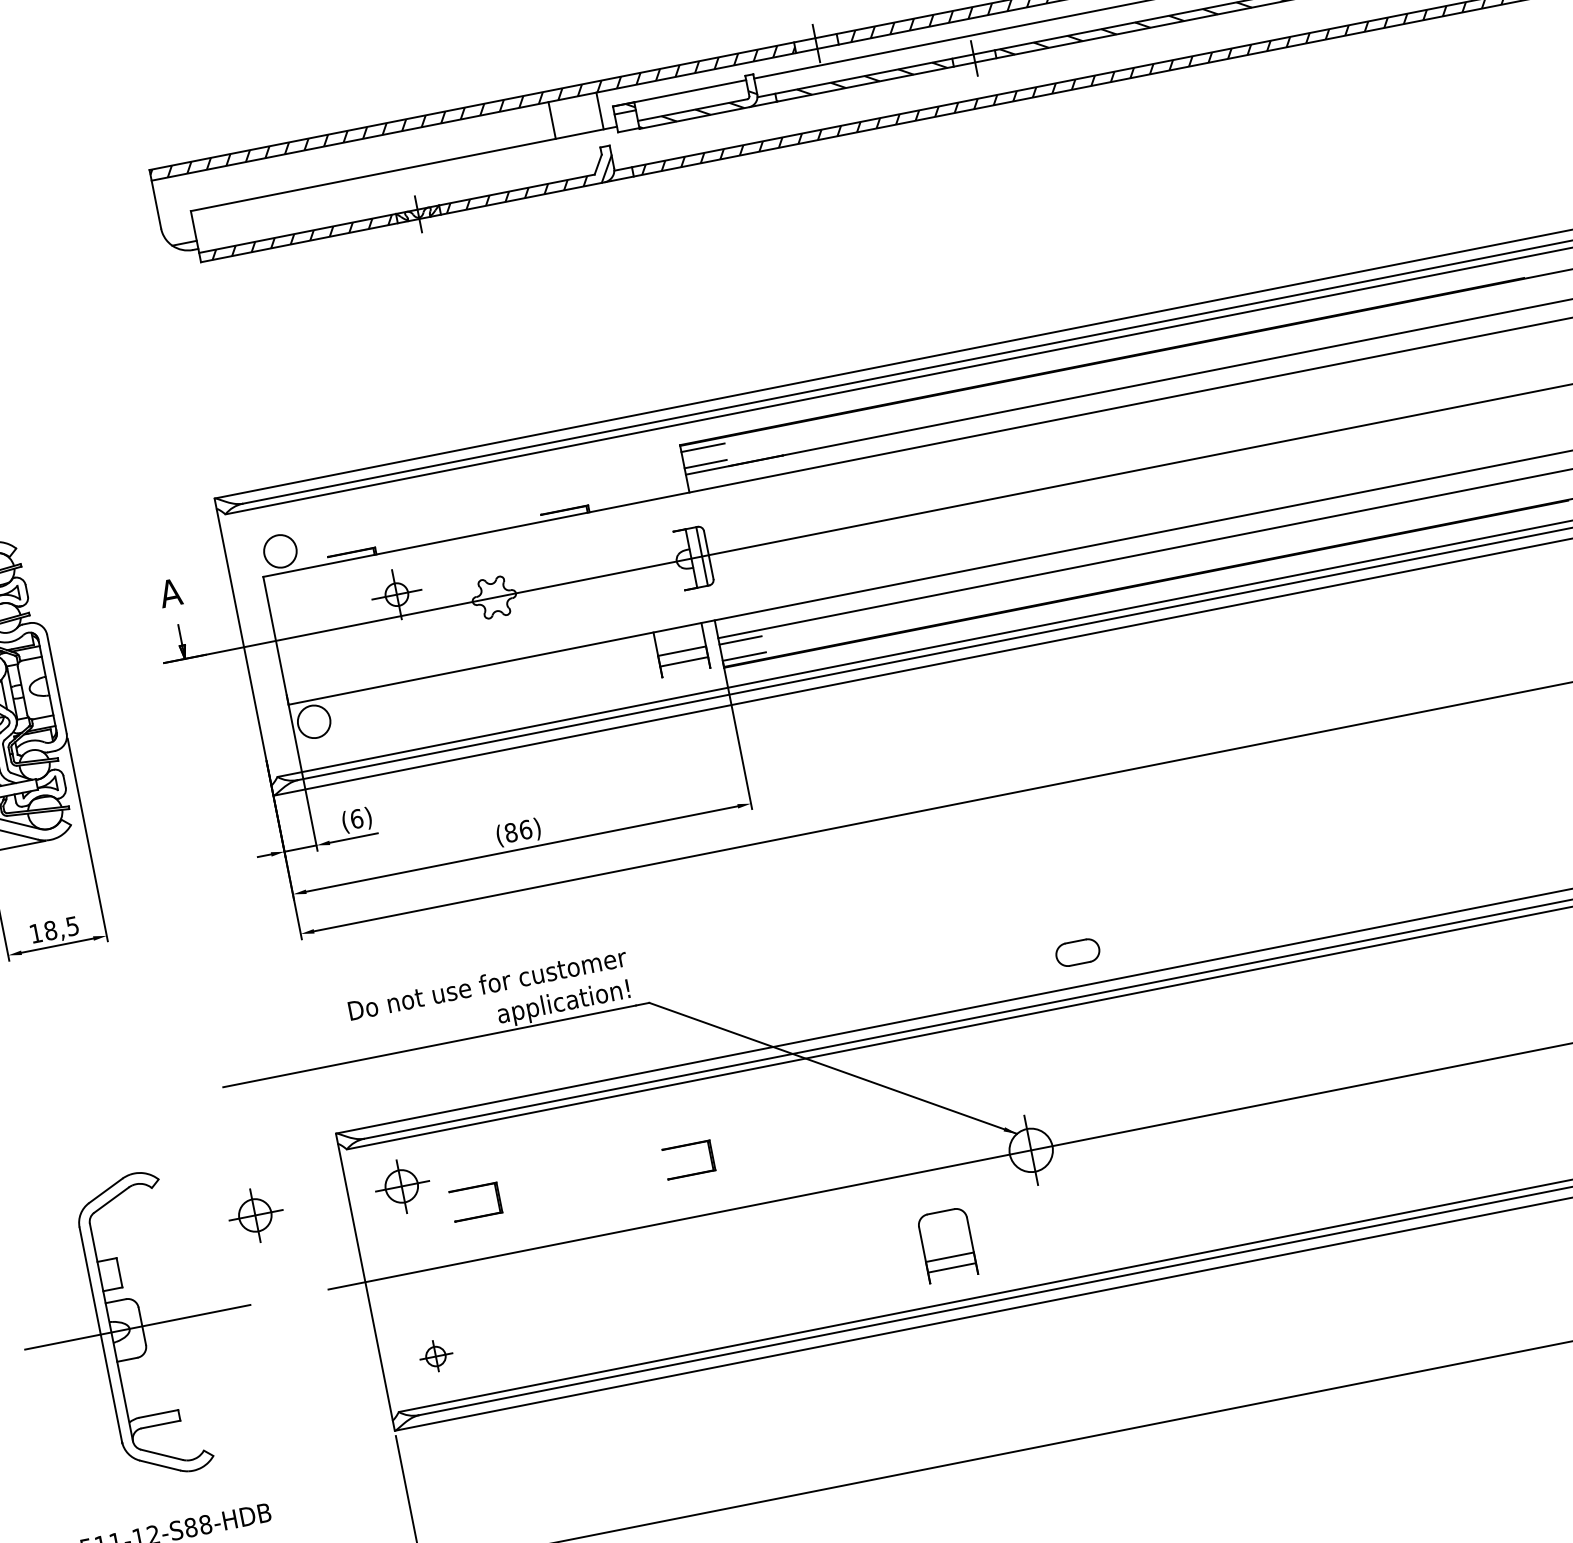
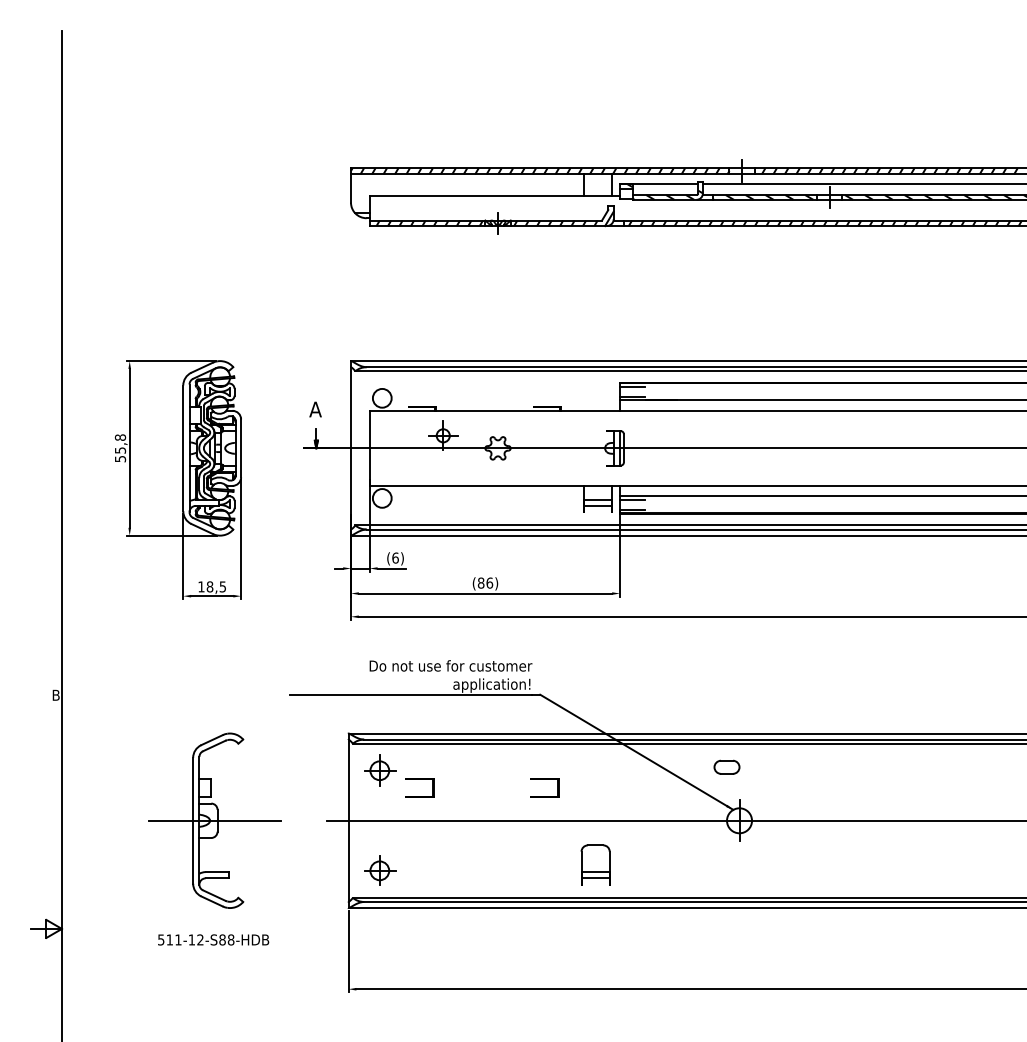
part: (1076, 951) -> (726, 766), moved
part: (256, 1214) -> (294, 770), removed
part: (947, 1244) -> (595, 864), moved
part: (436, 1356) -> (380, 870), size x1.67

